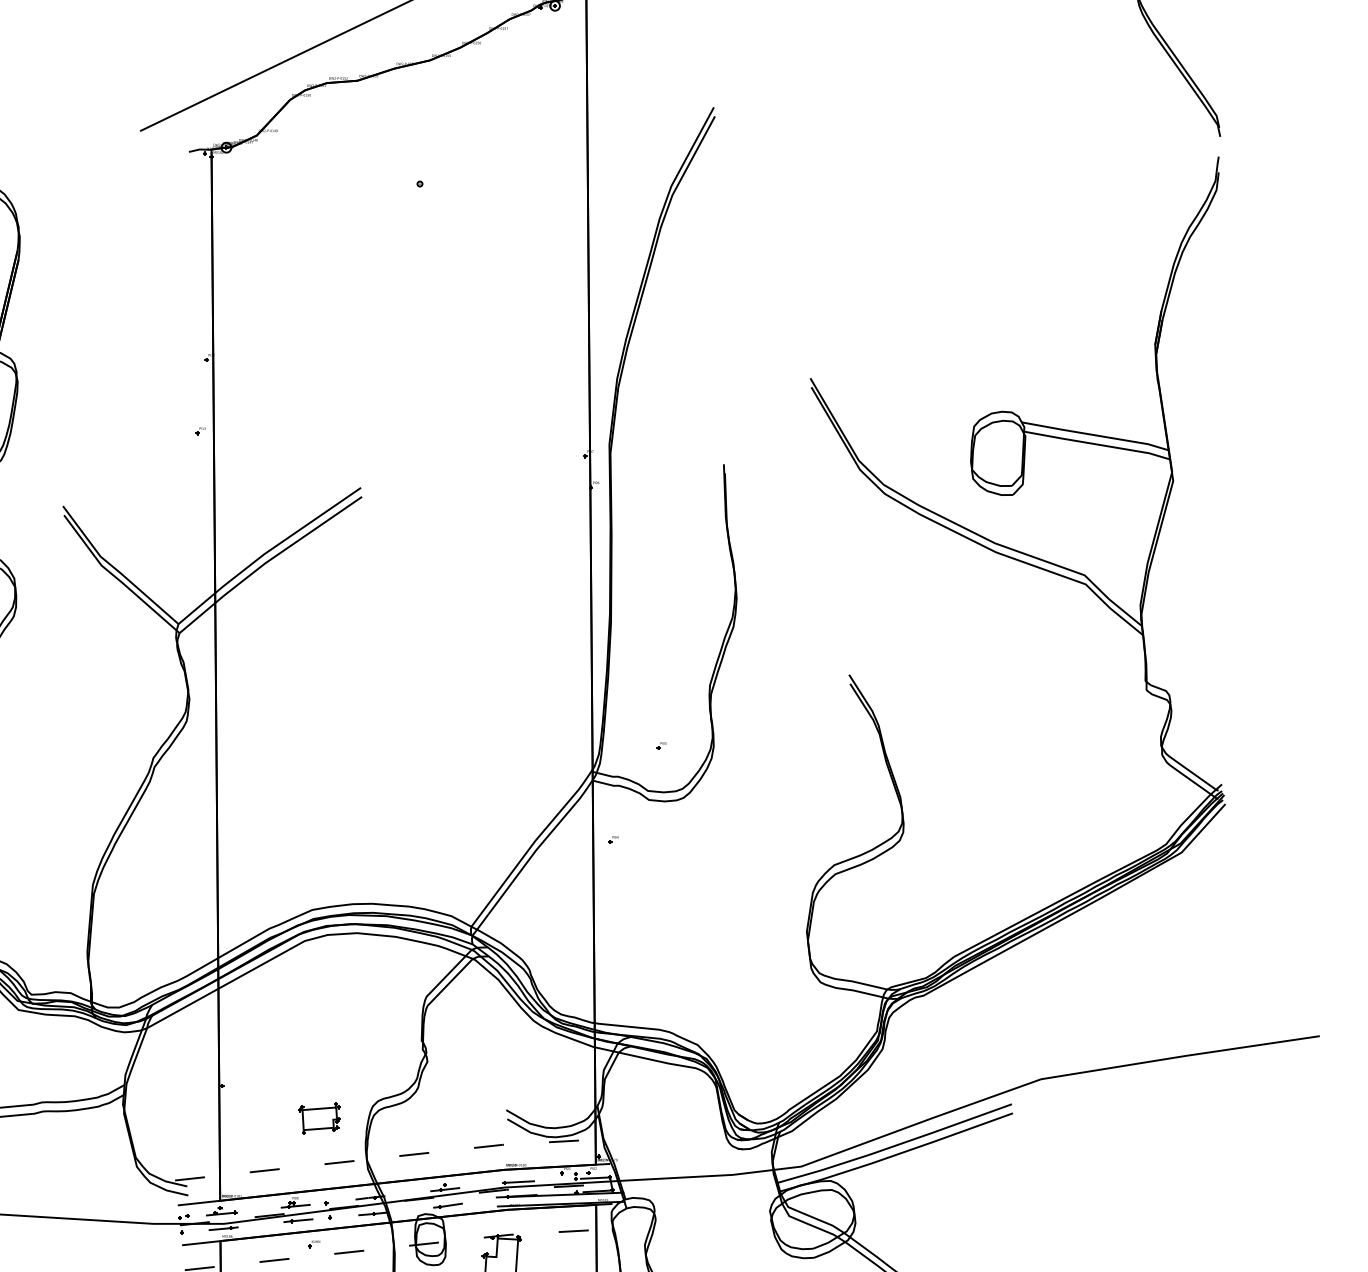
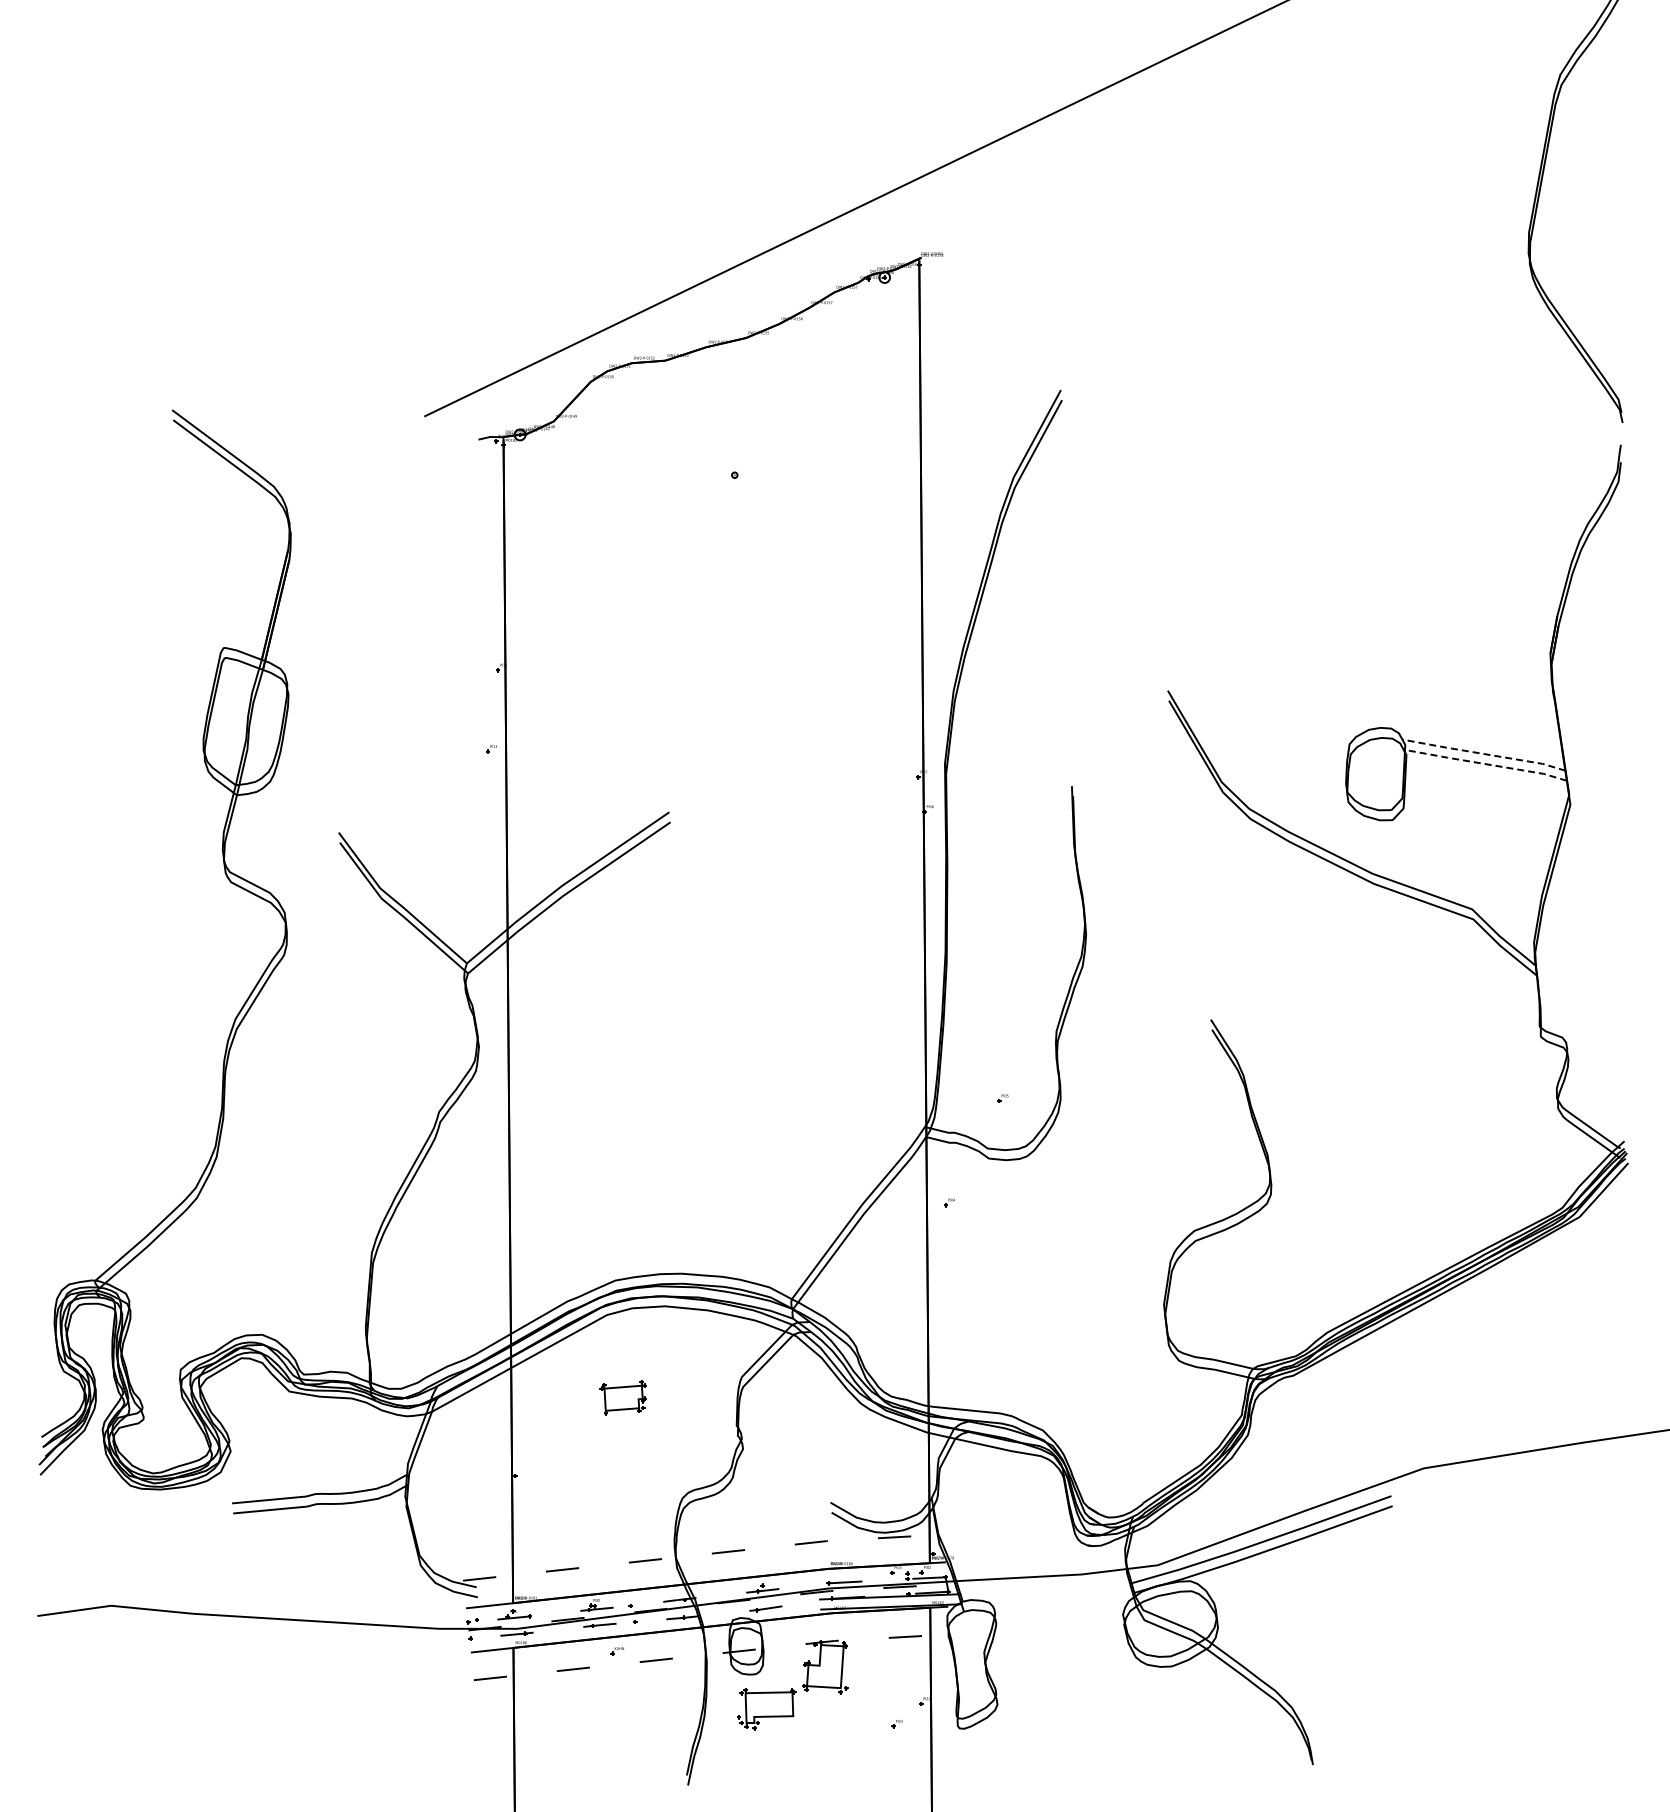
line: (1095, 435) -> (1484, 754), solid -> dashed
line: (1096, 444) -> (1485, 764), solid -> dashed
part: (318, 1118) -> (622, 1397), moved

